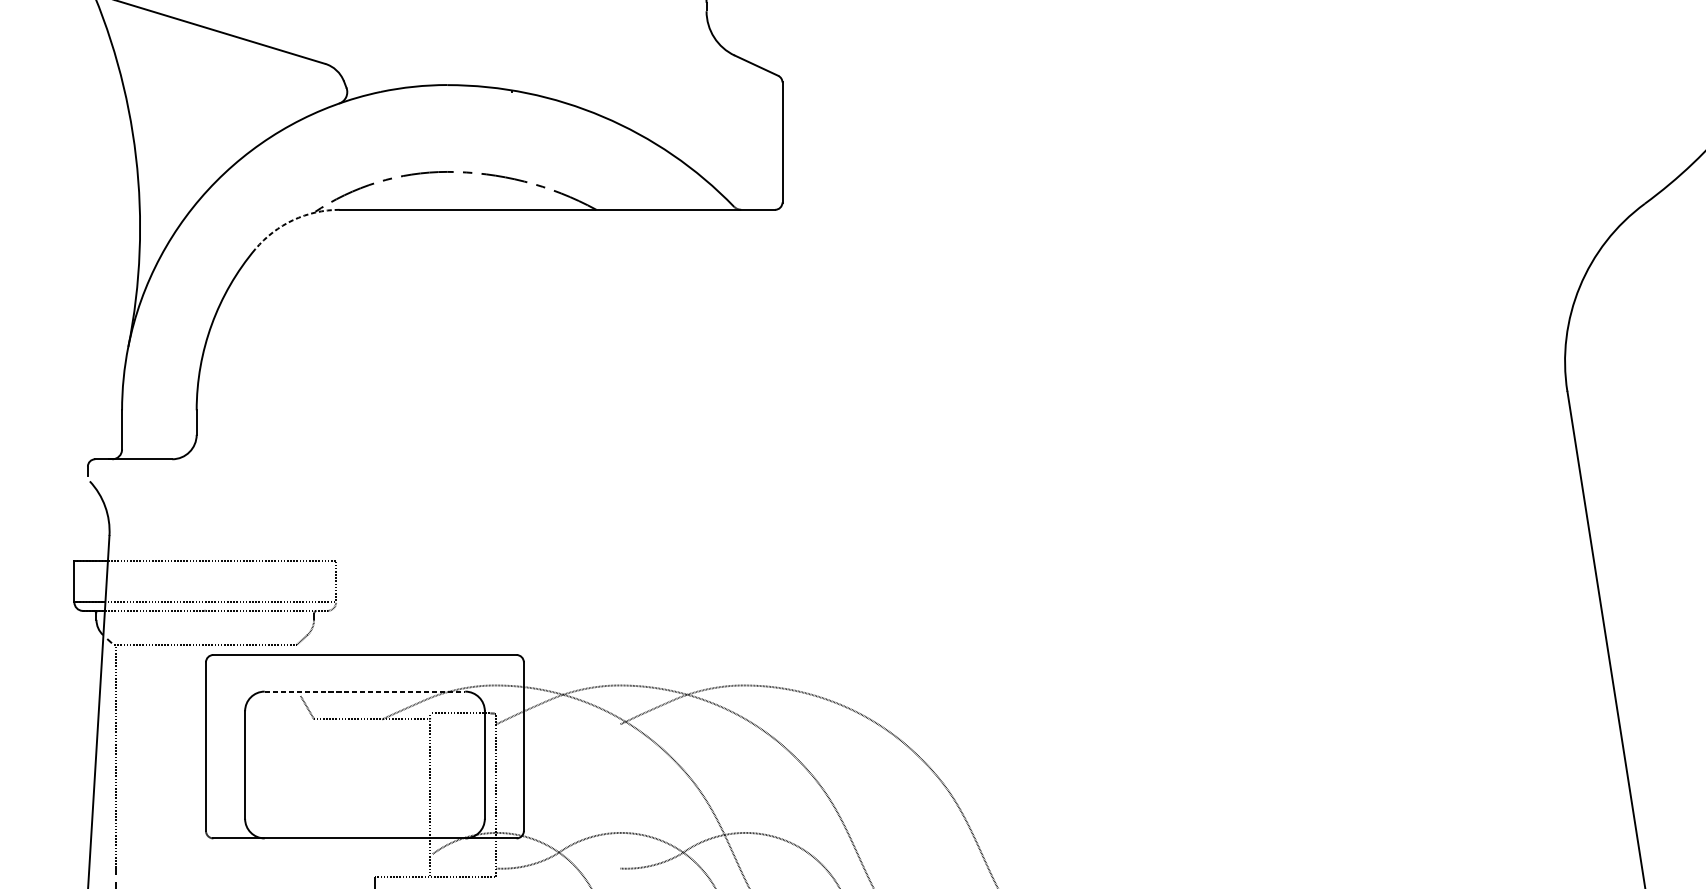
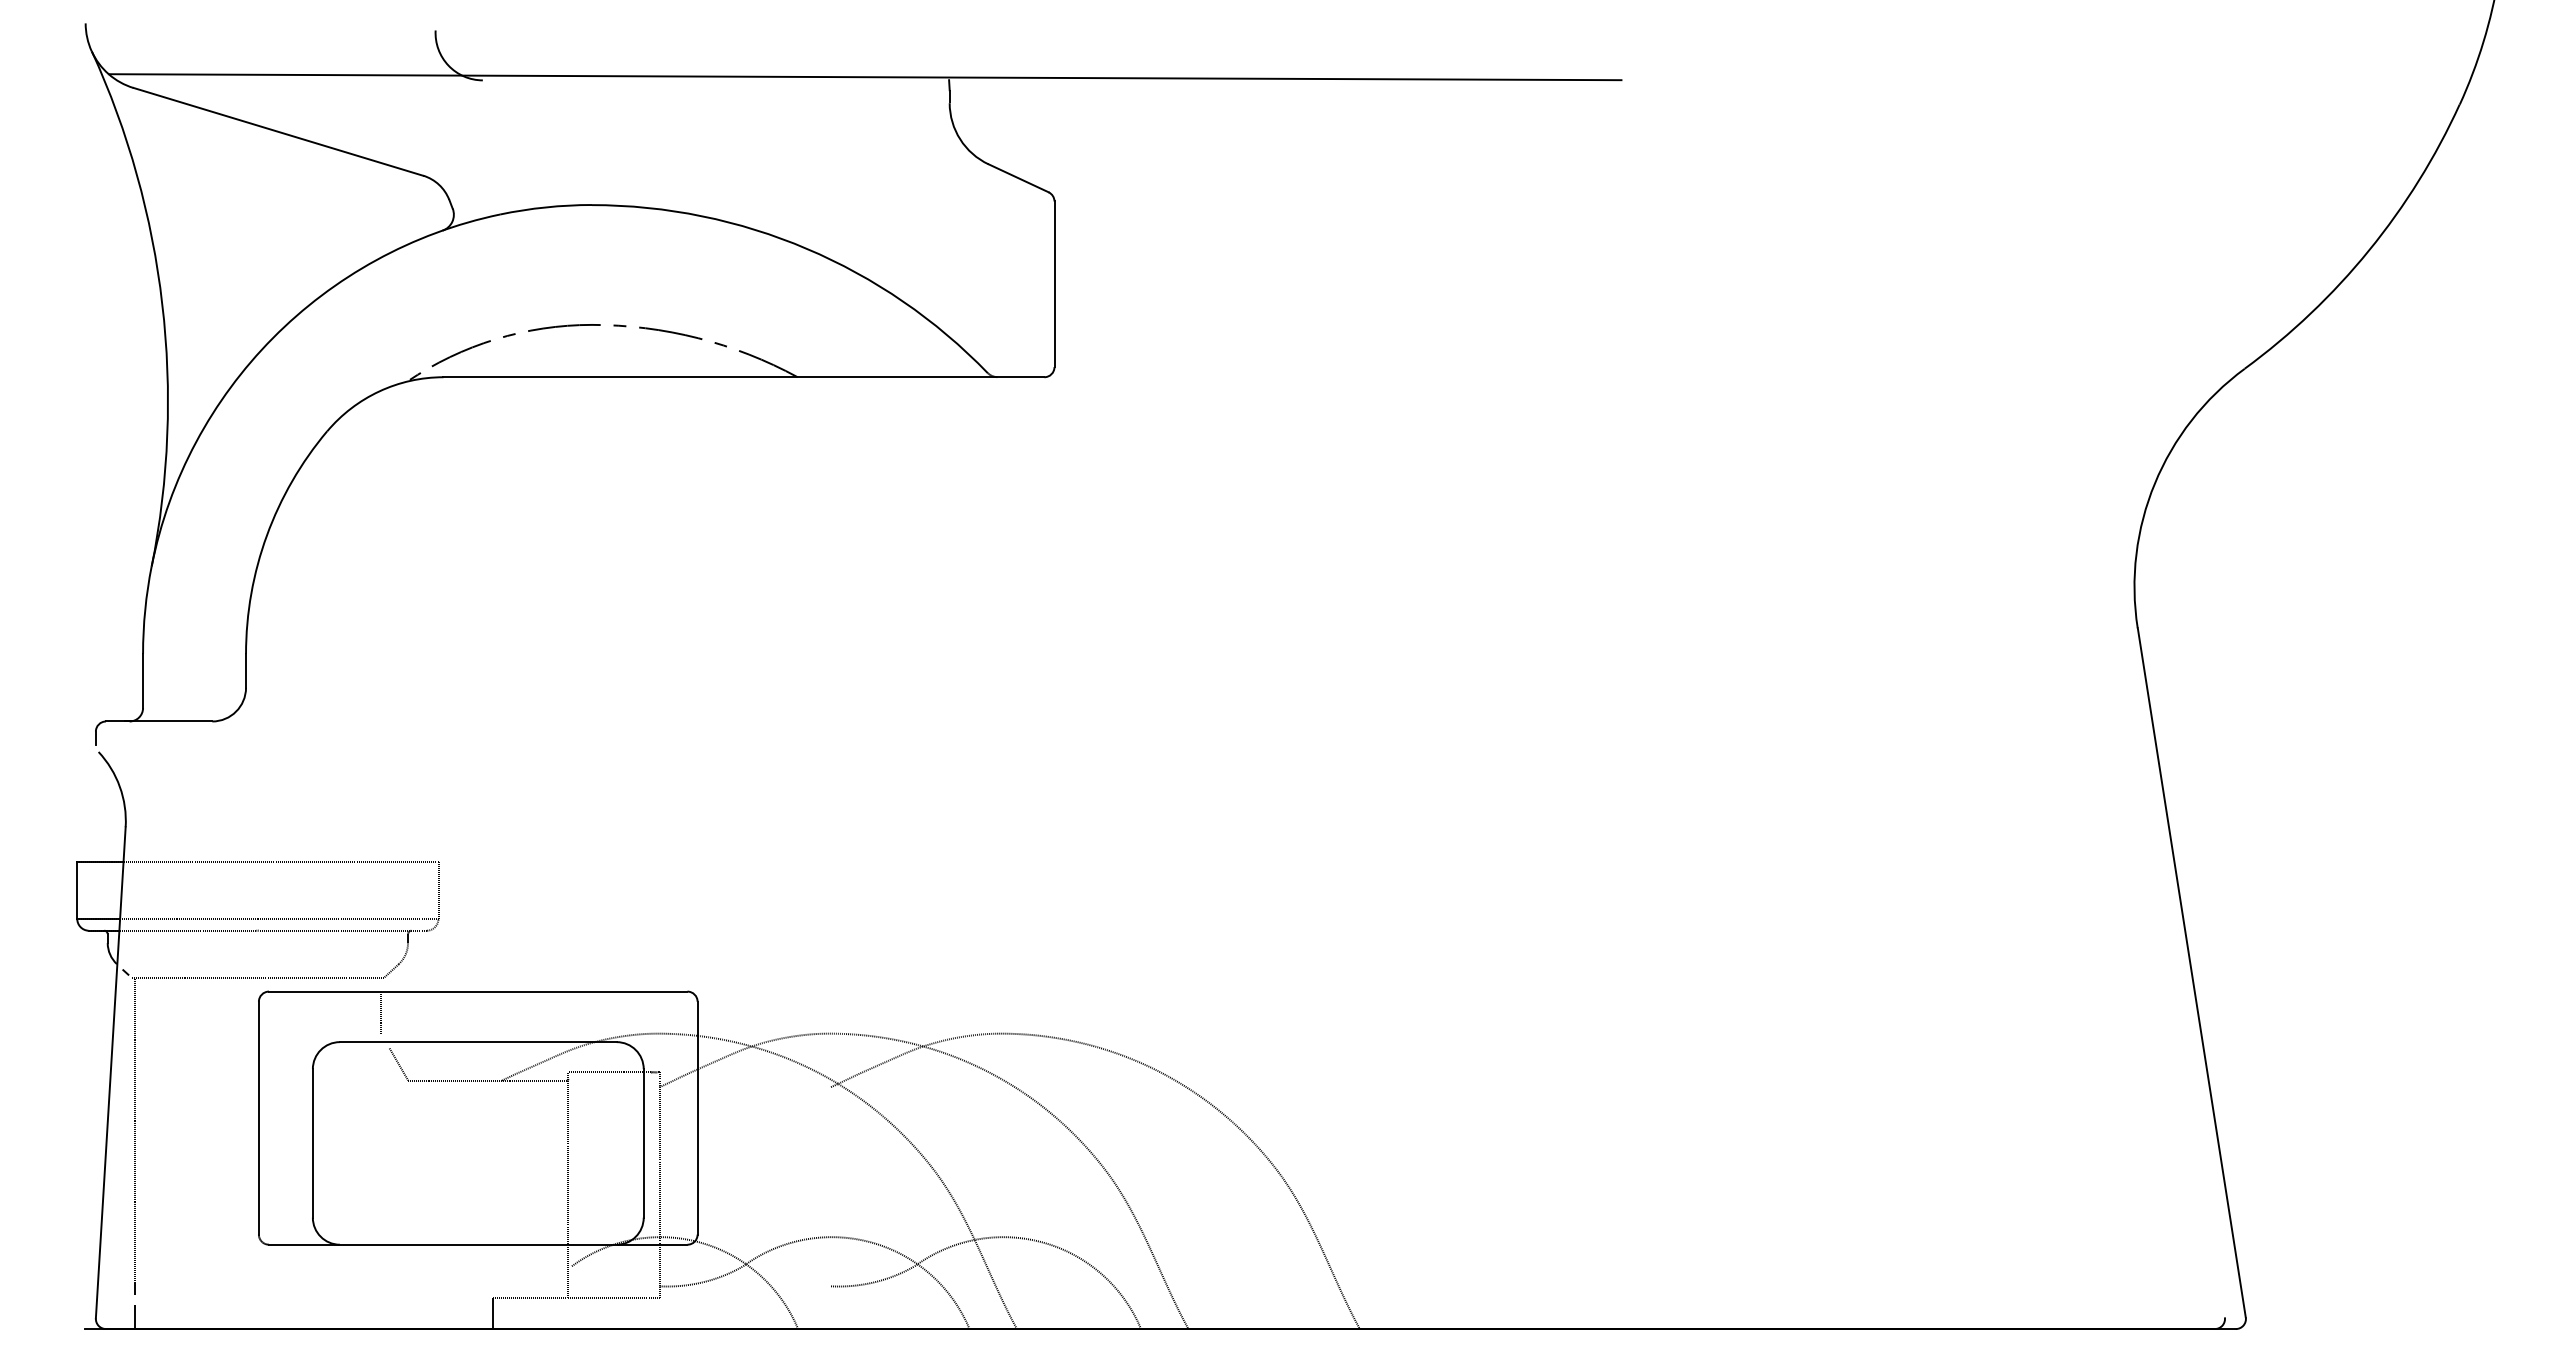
arc: (293, 220) -> (379, 391), dashed -> solid
line: (294, 670) -> (381, 1012), added
line: (365, 691) -> (478, 1042), dashed -> solid

